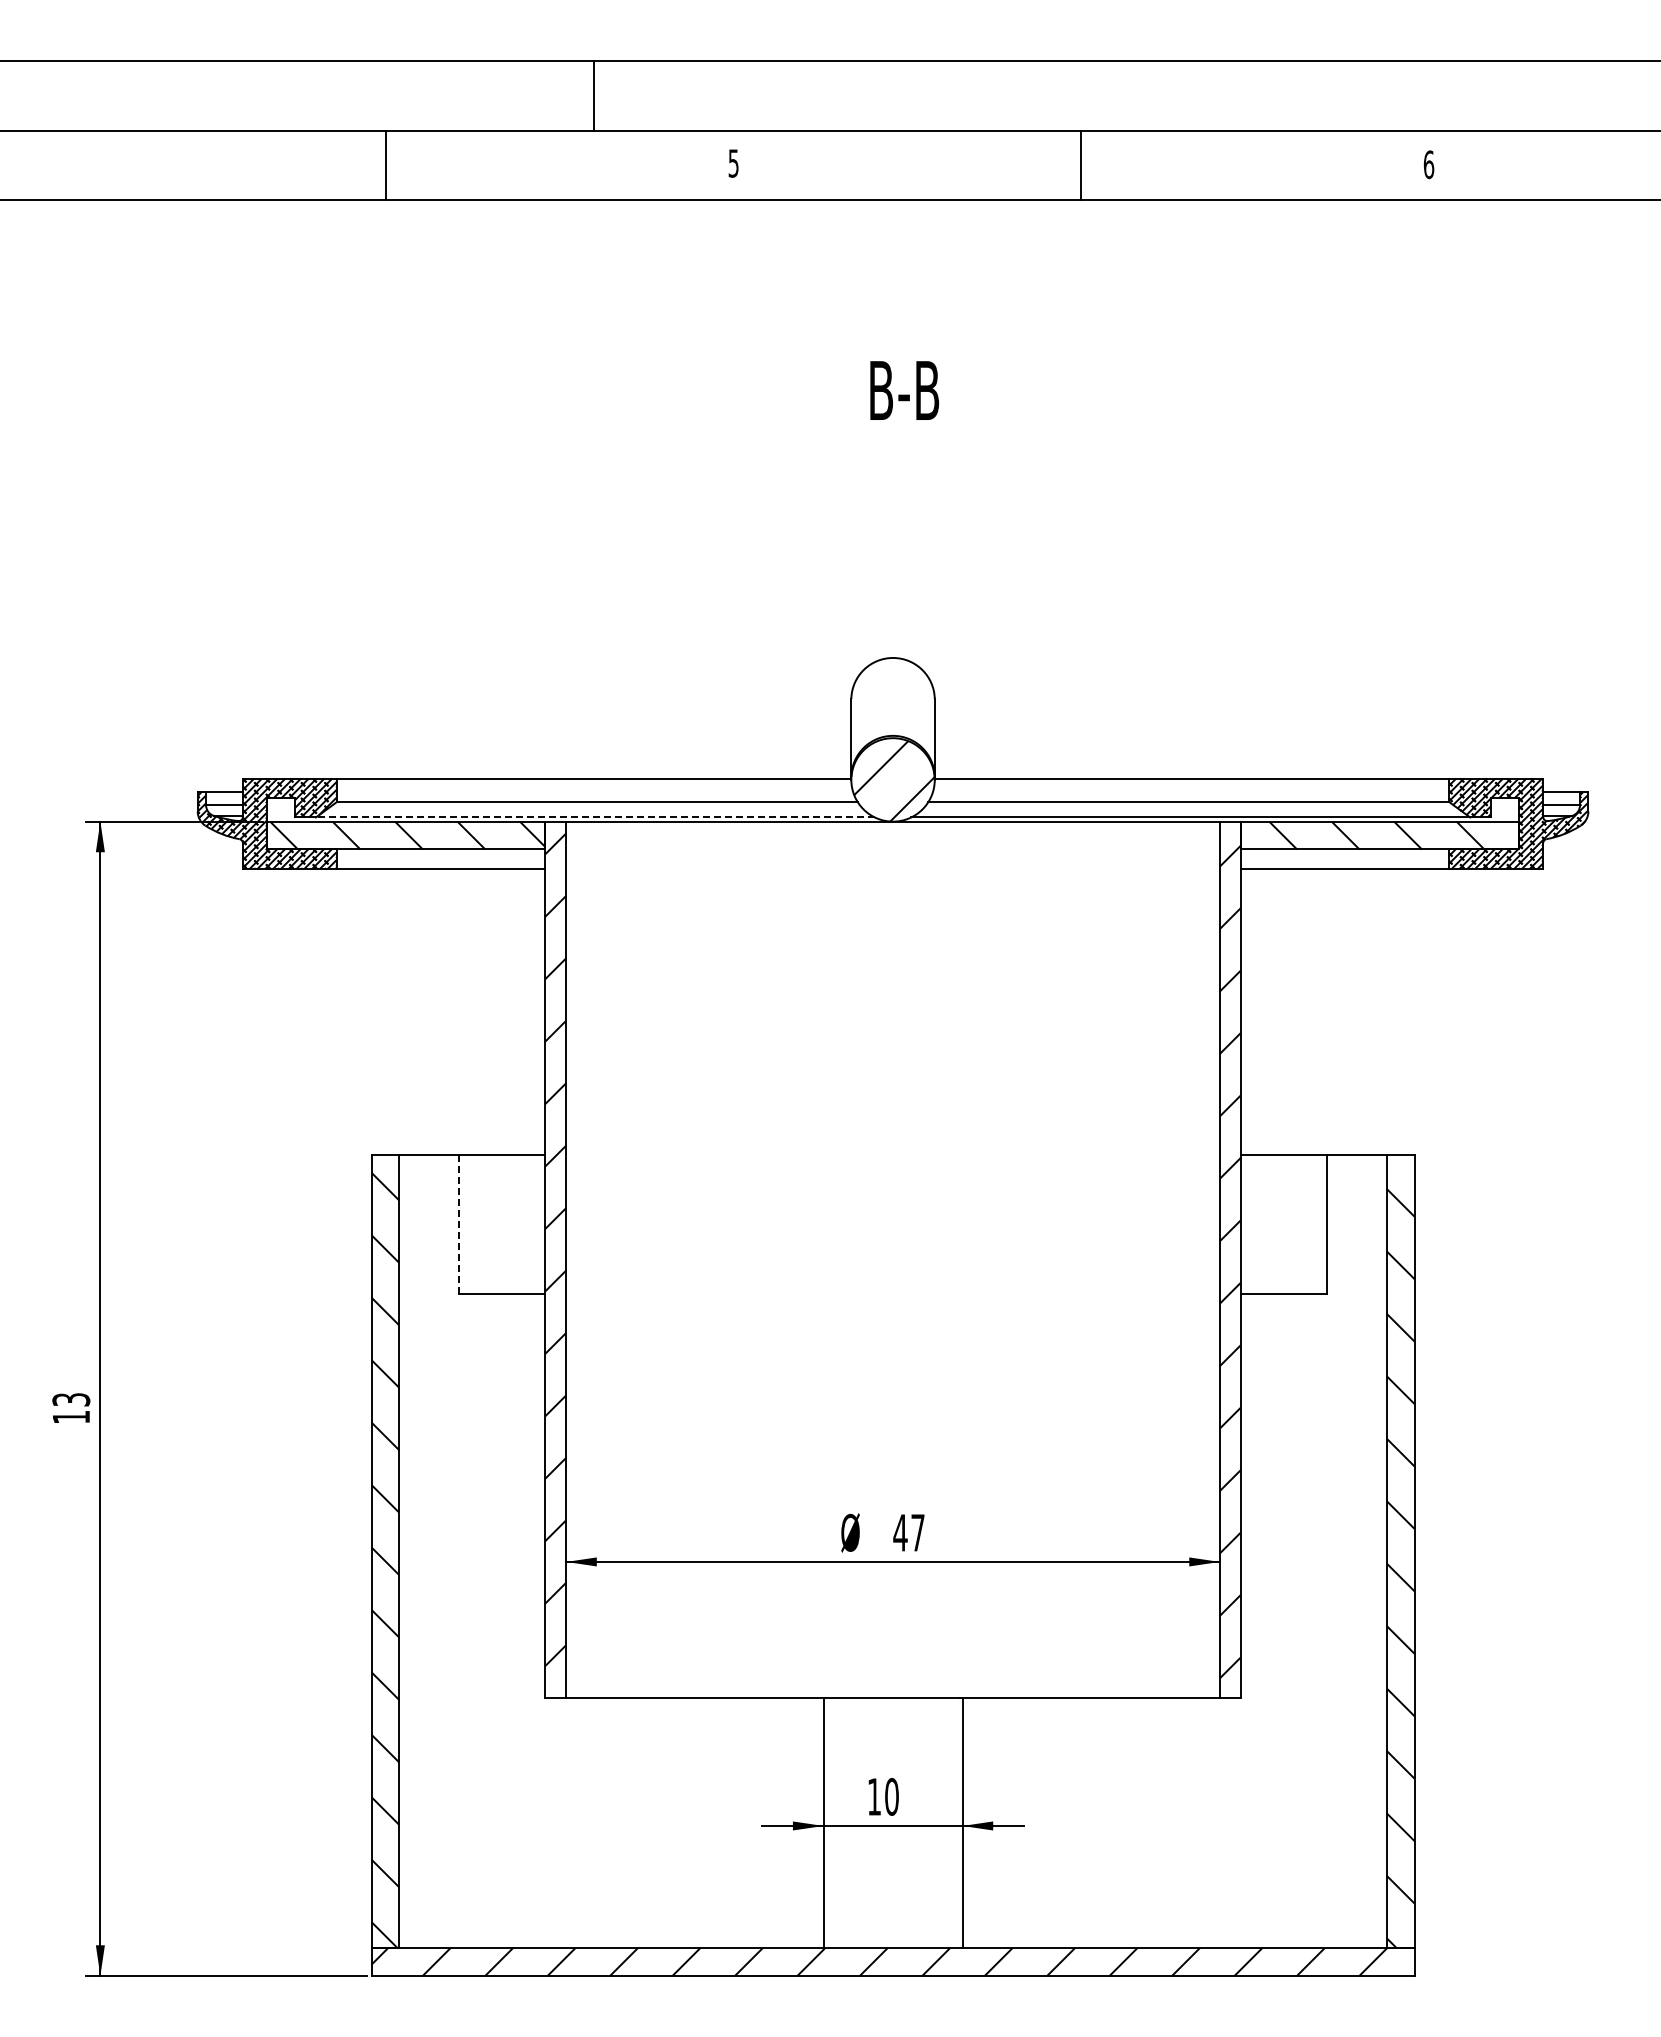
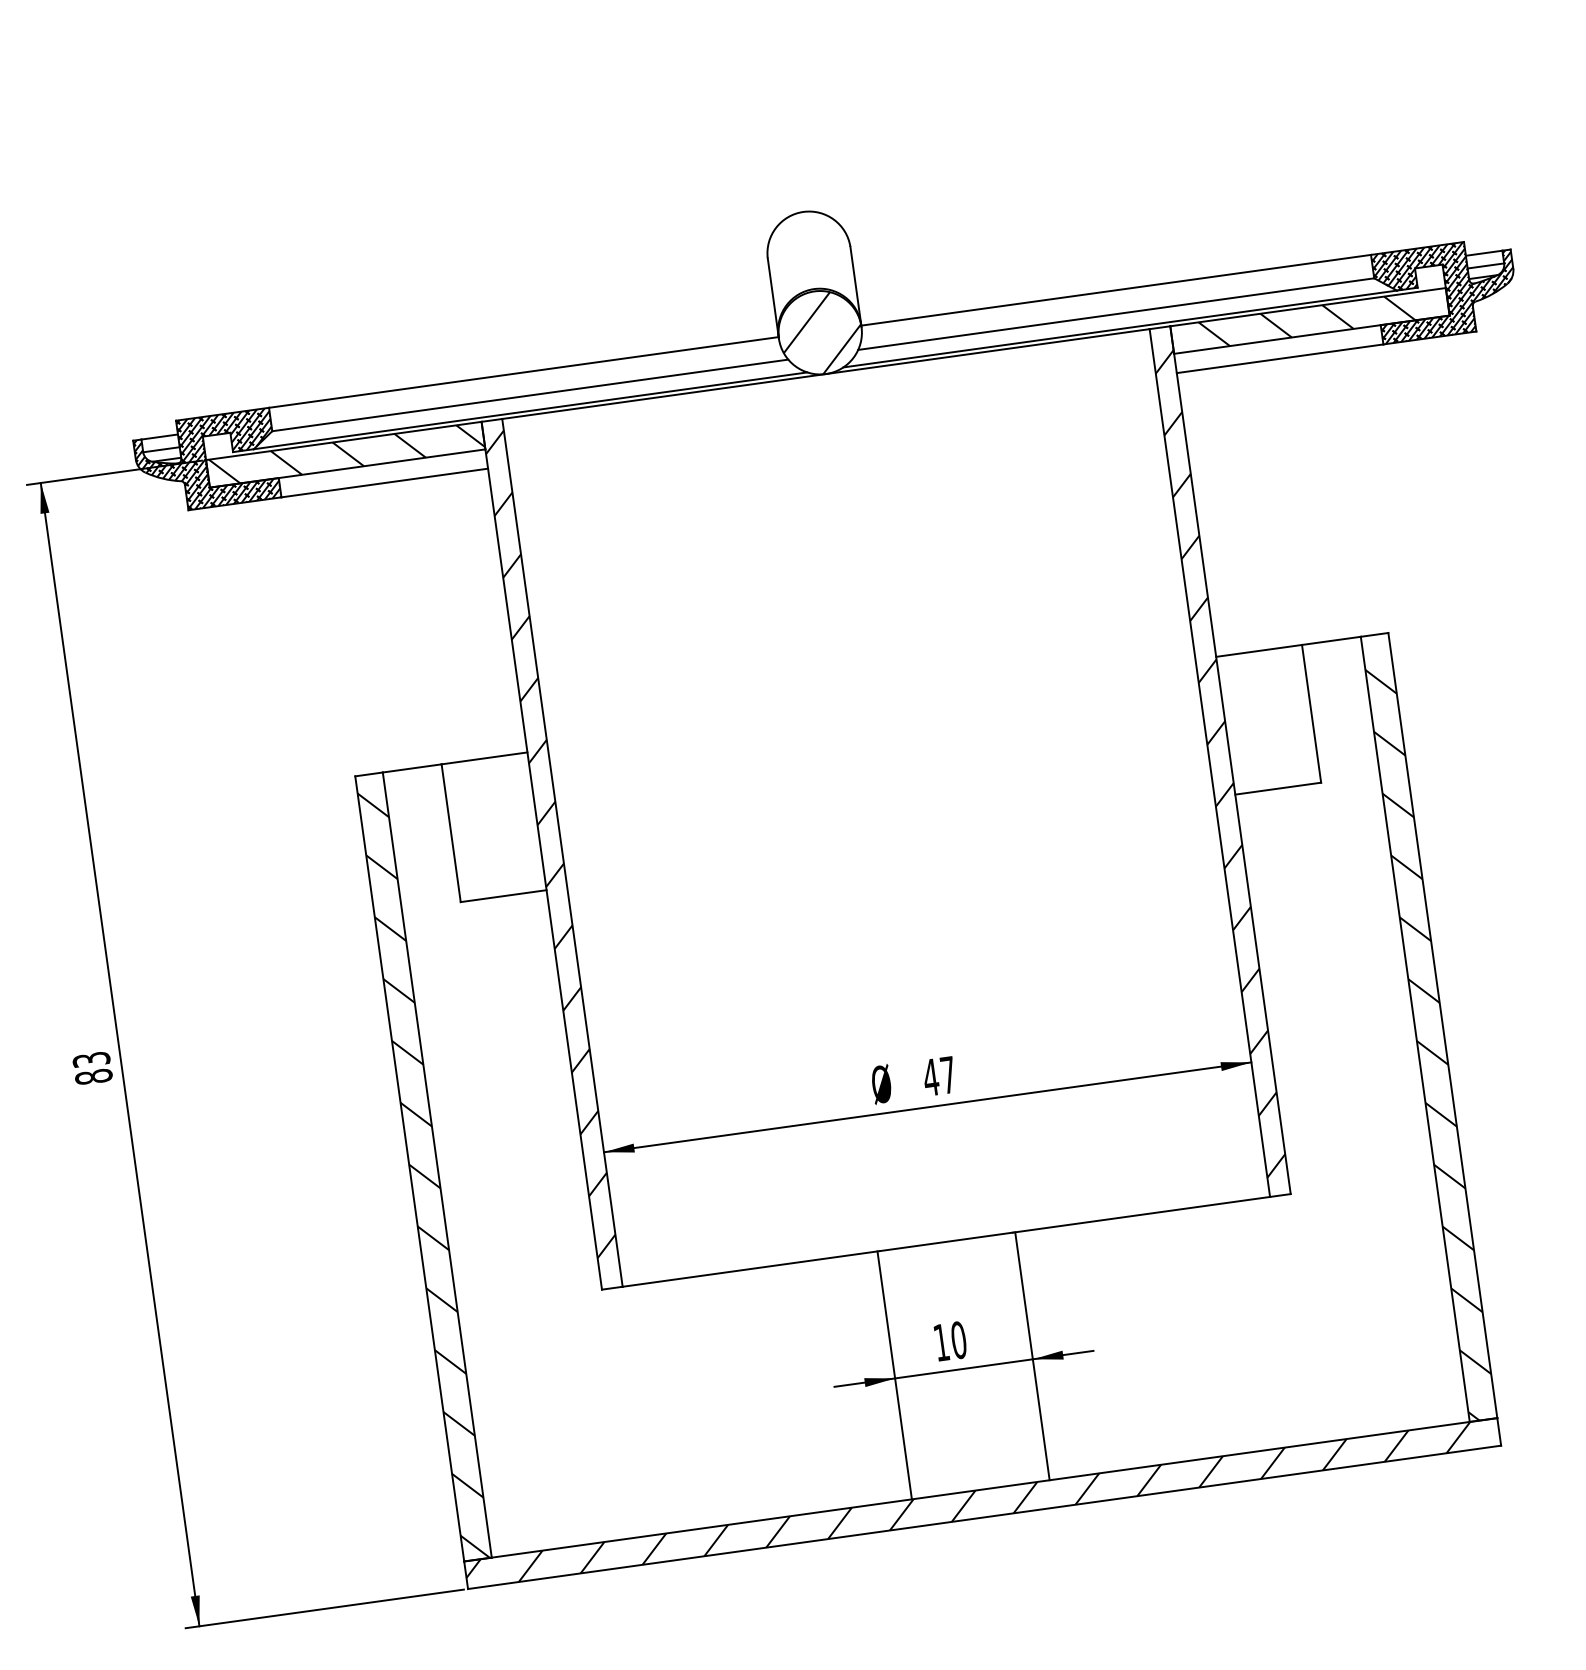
line: (594, 817) -> (529, 411), dashed -> solid
line: (458, 1224) -> (450, 832), dashed -> solid
text: (71, 1417) -> (94, 1077), 13 -> 83

